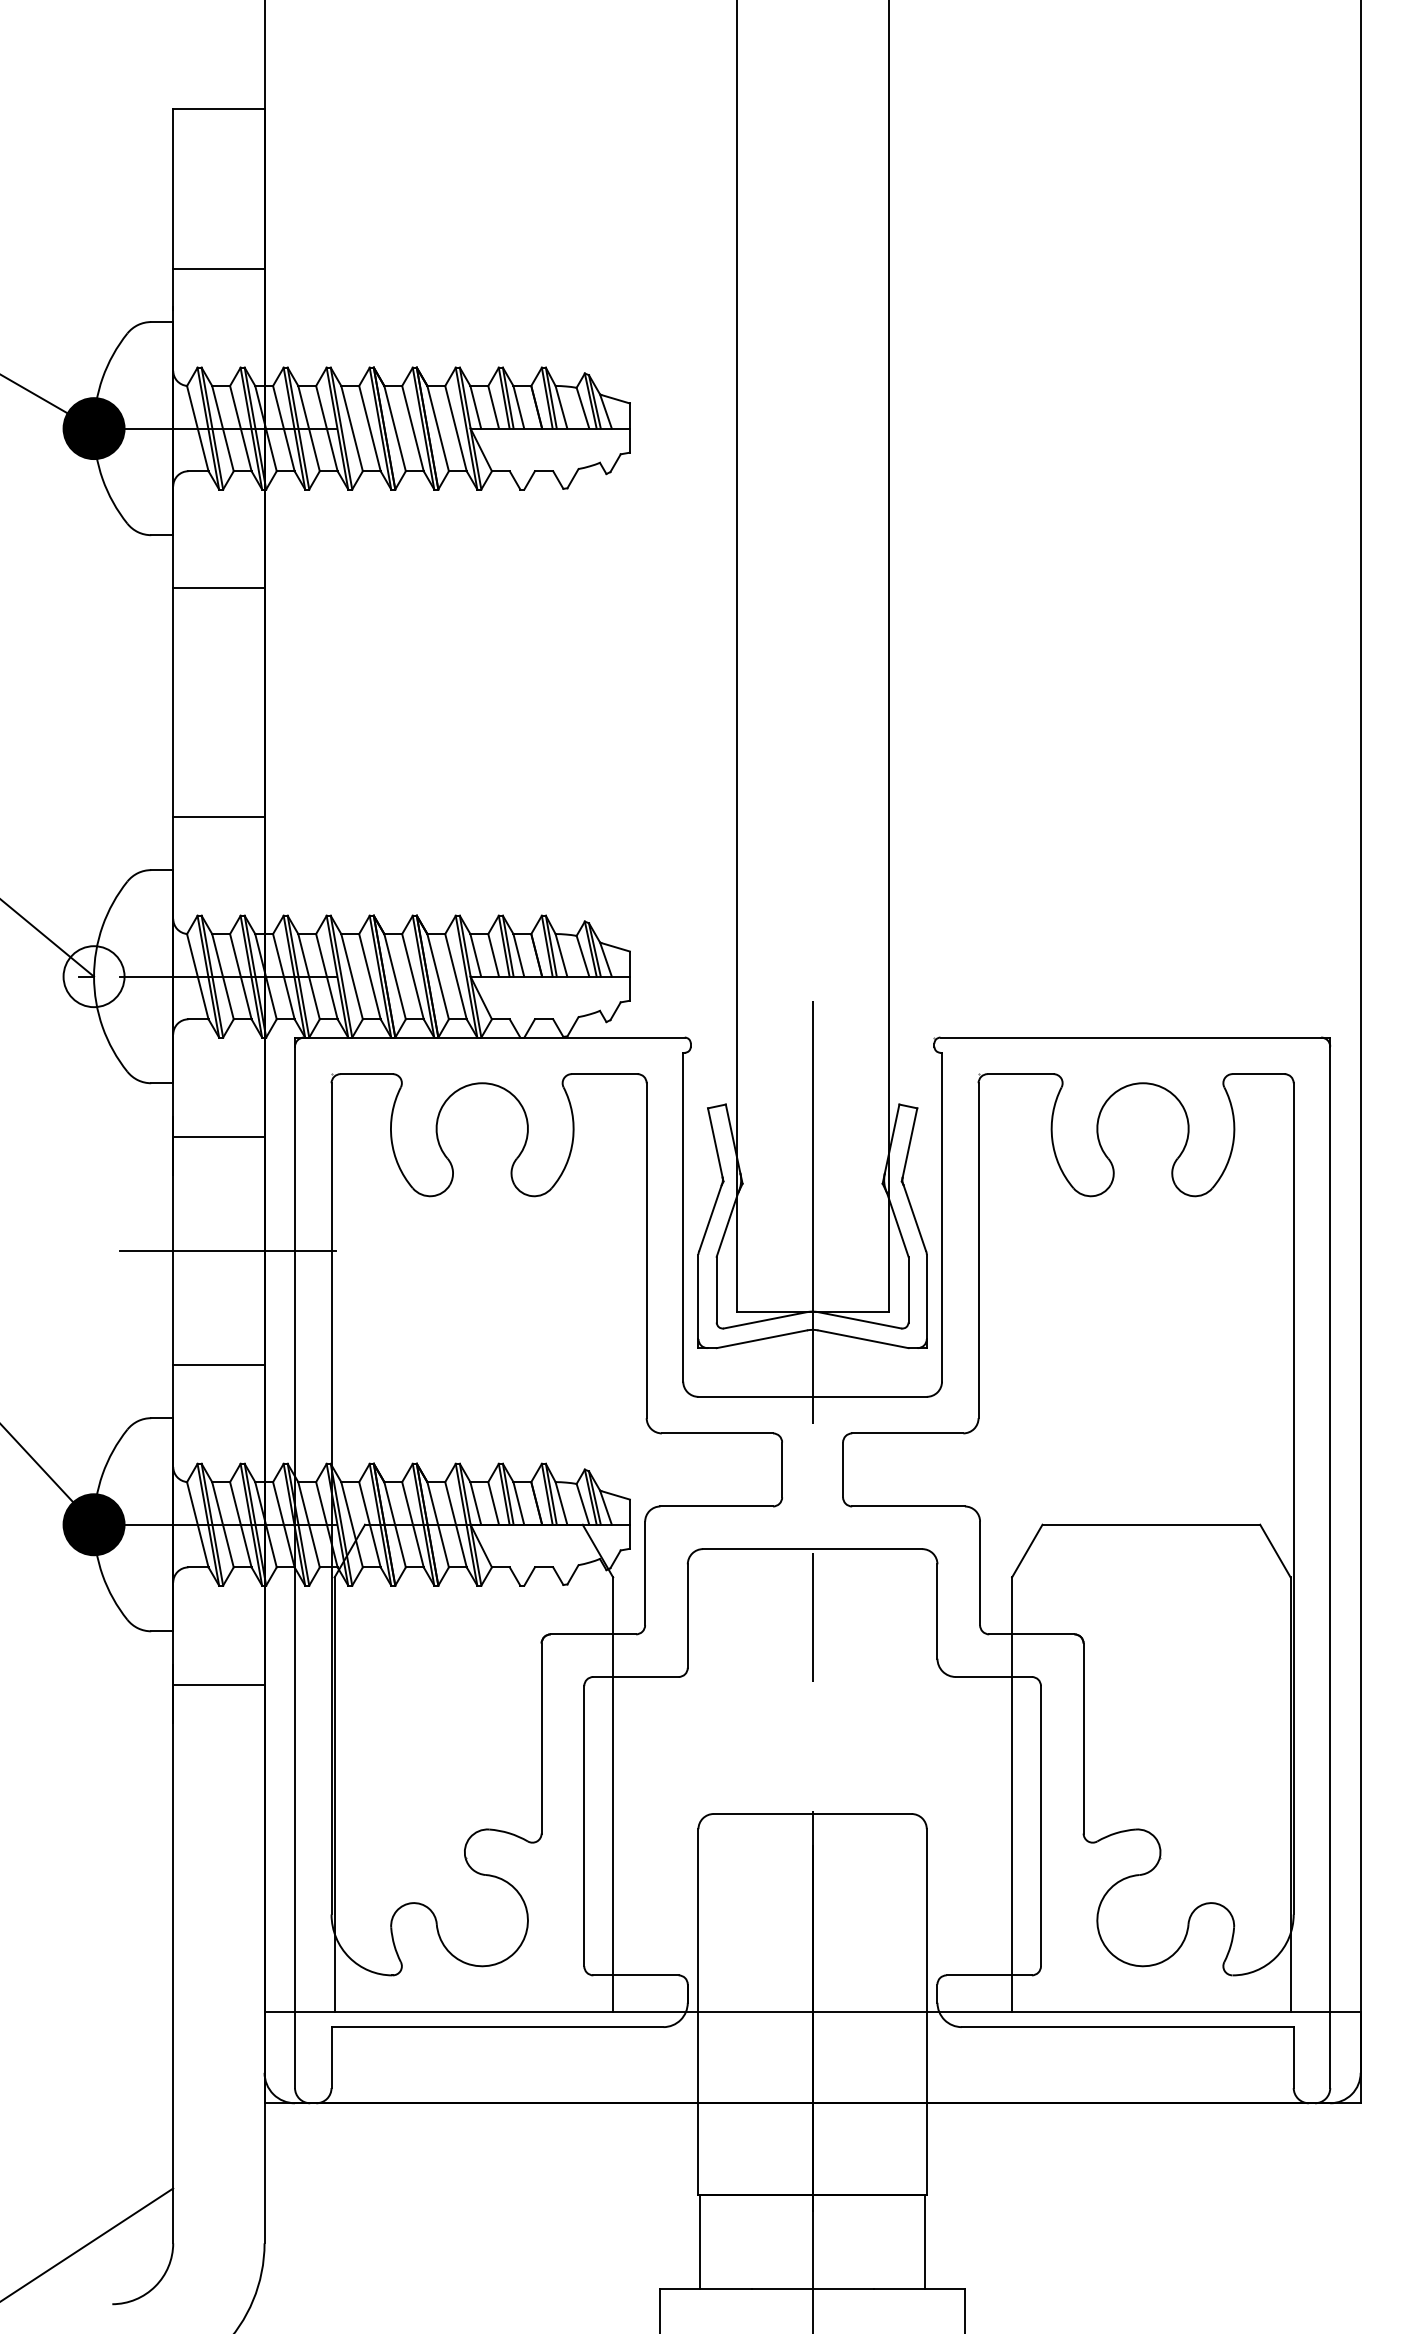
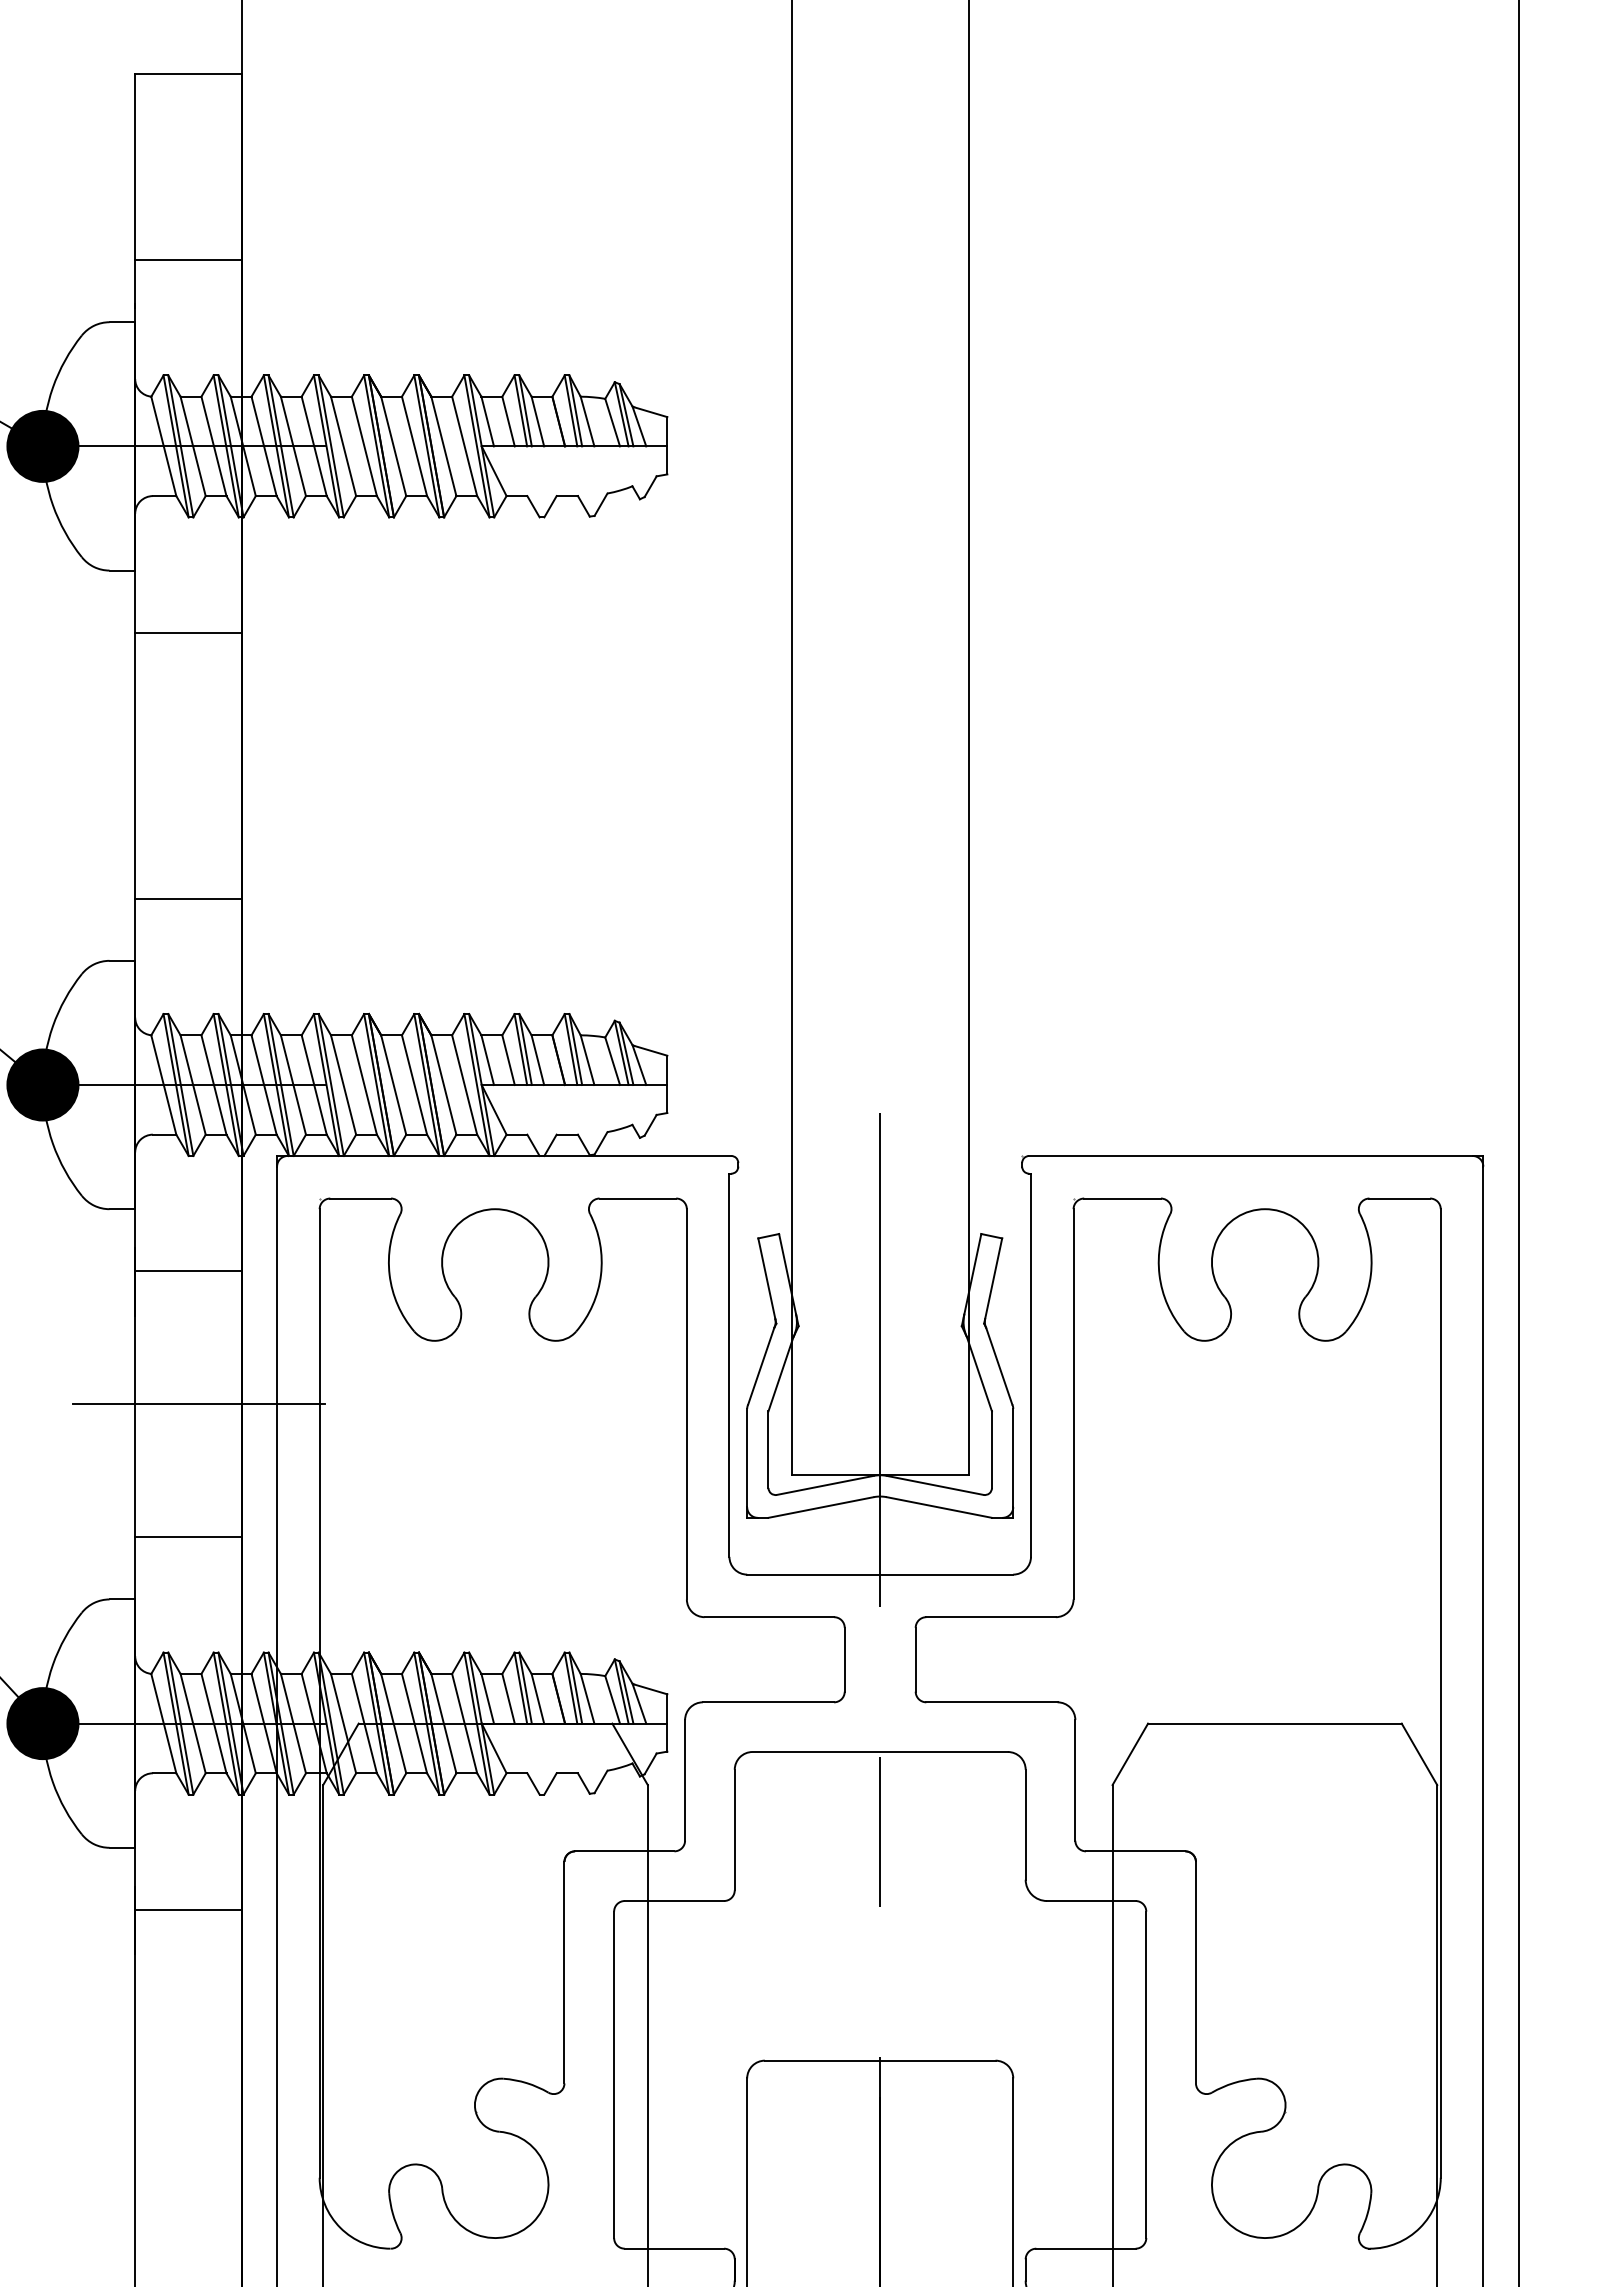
fill: (93, 976) -> (42, 1084), added

